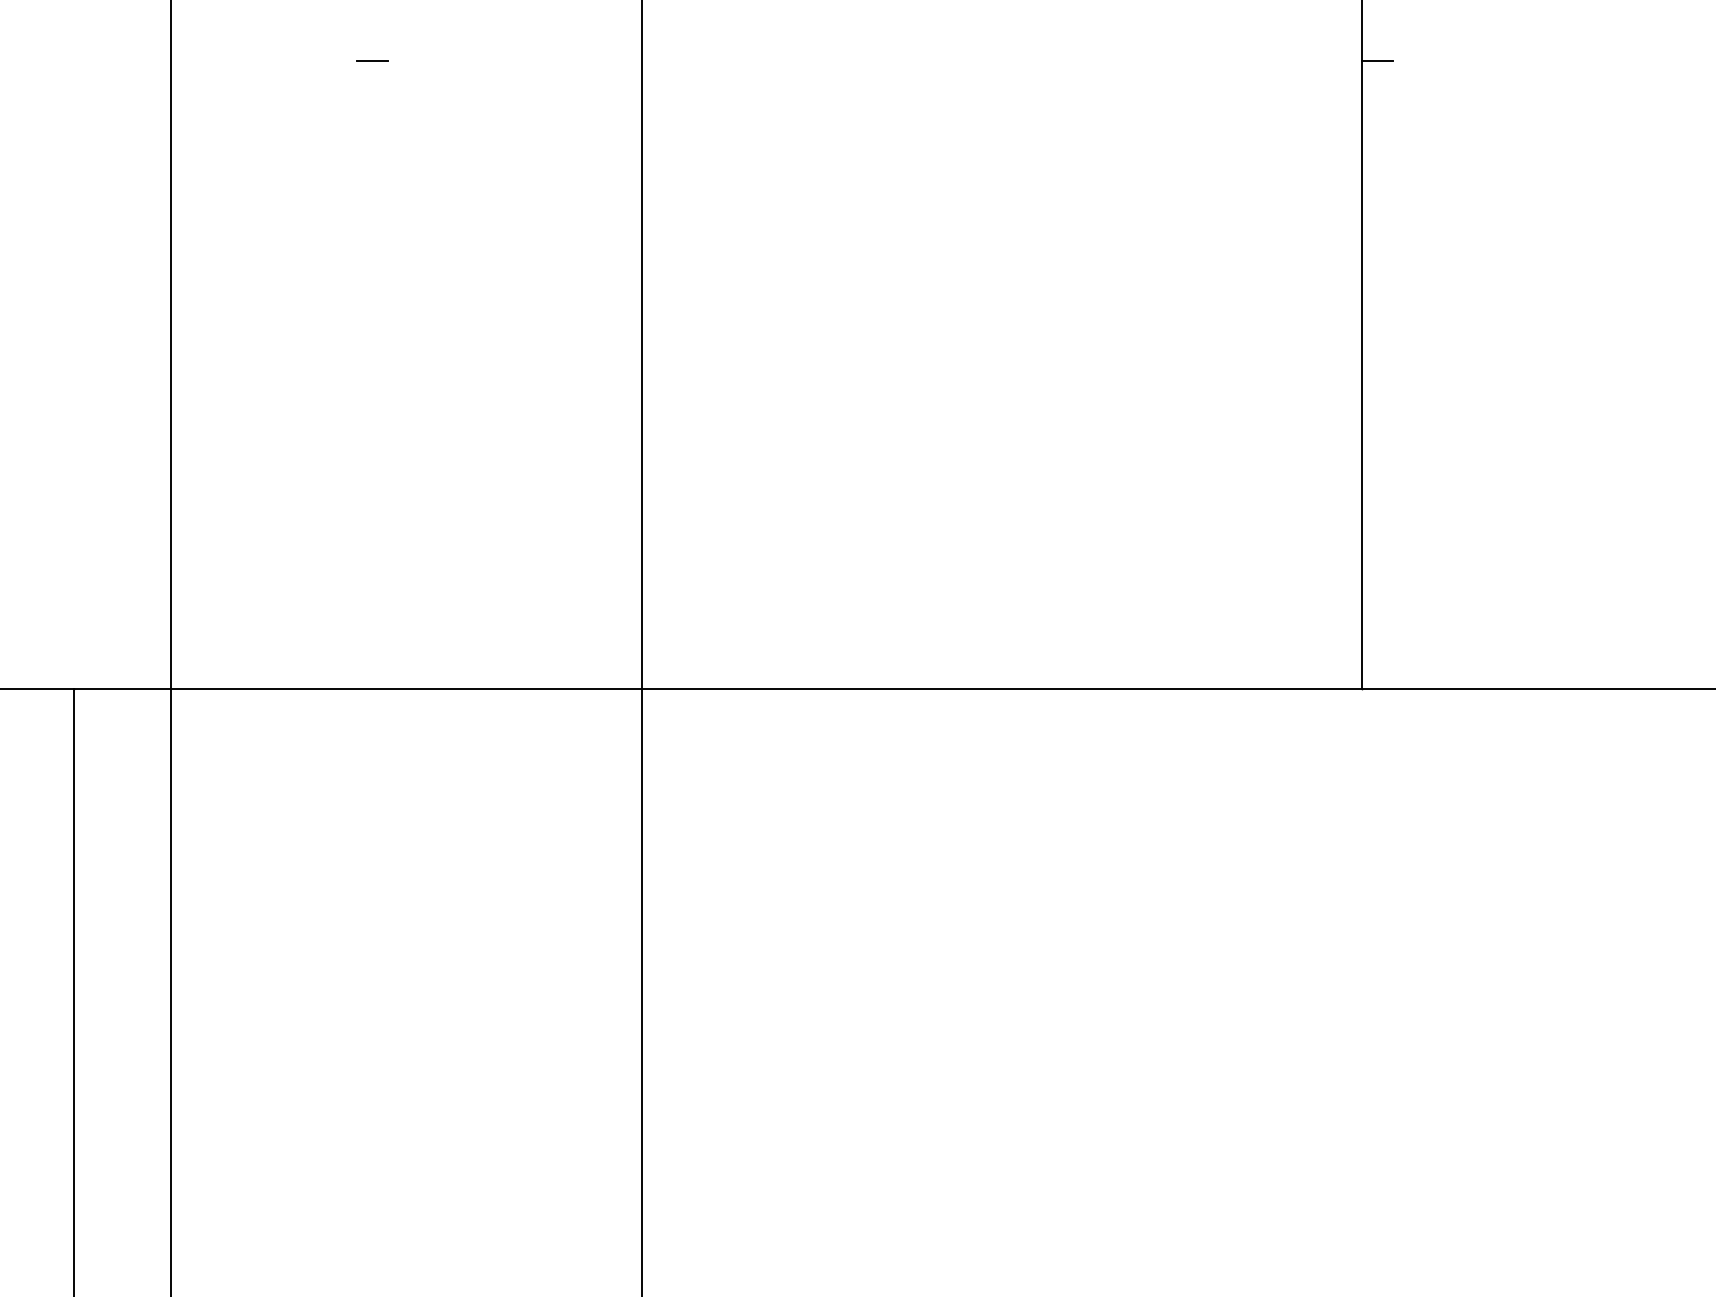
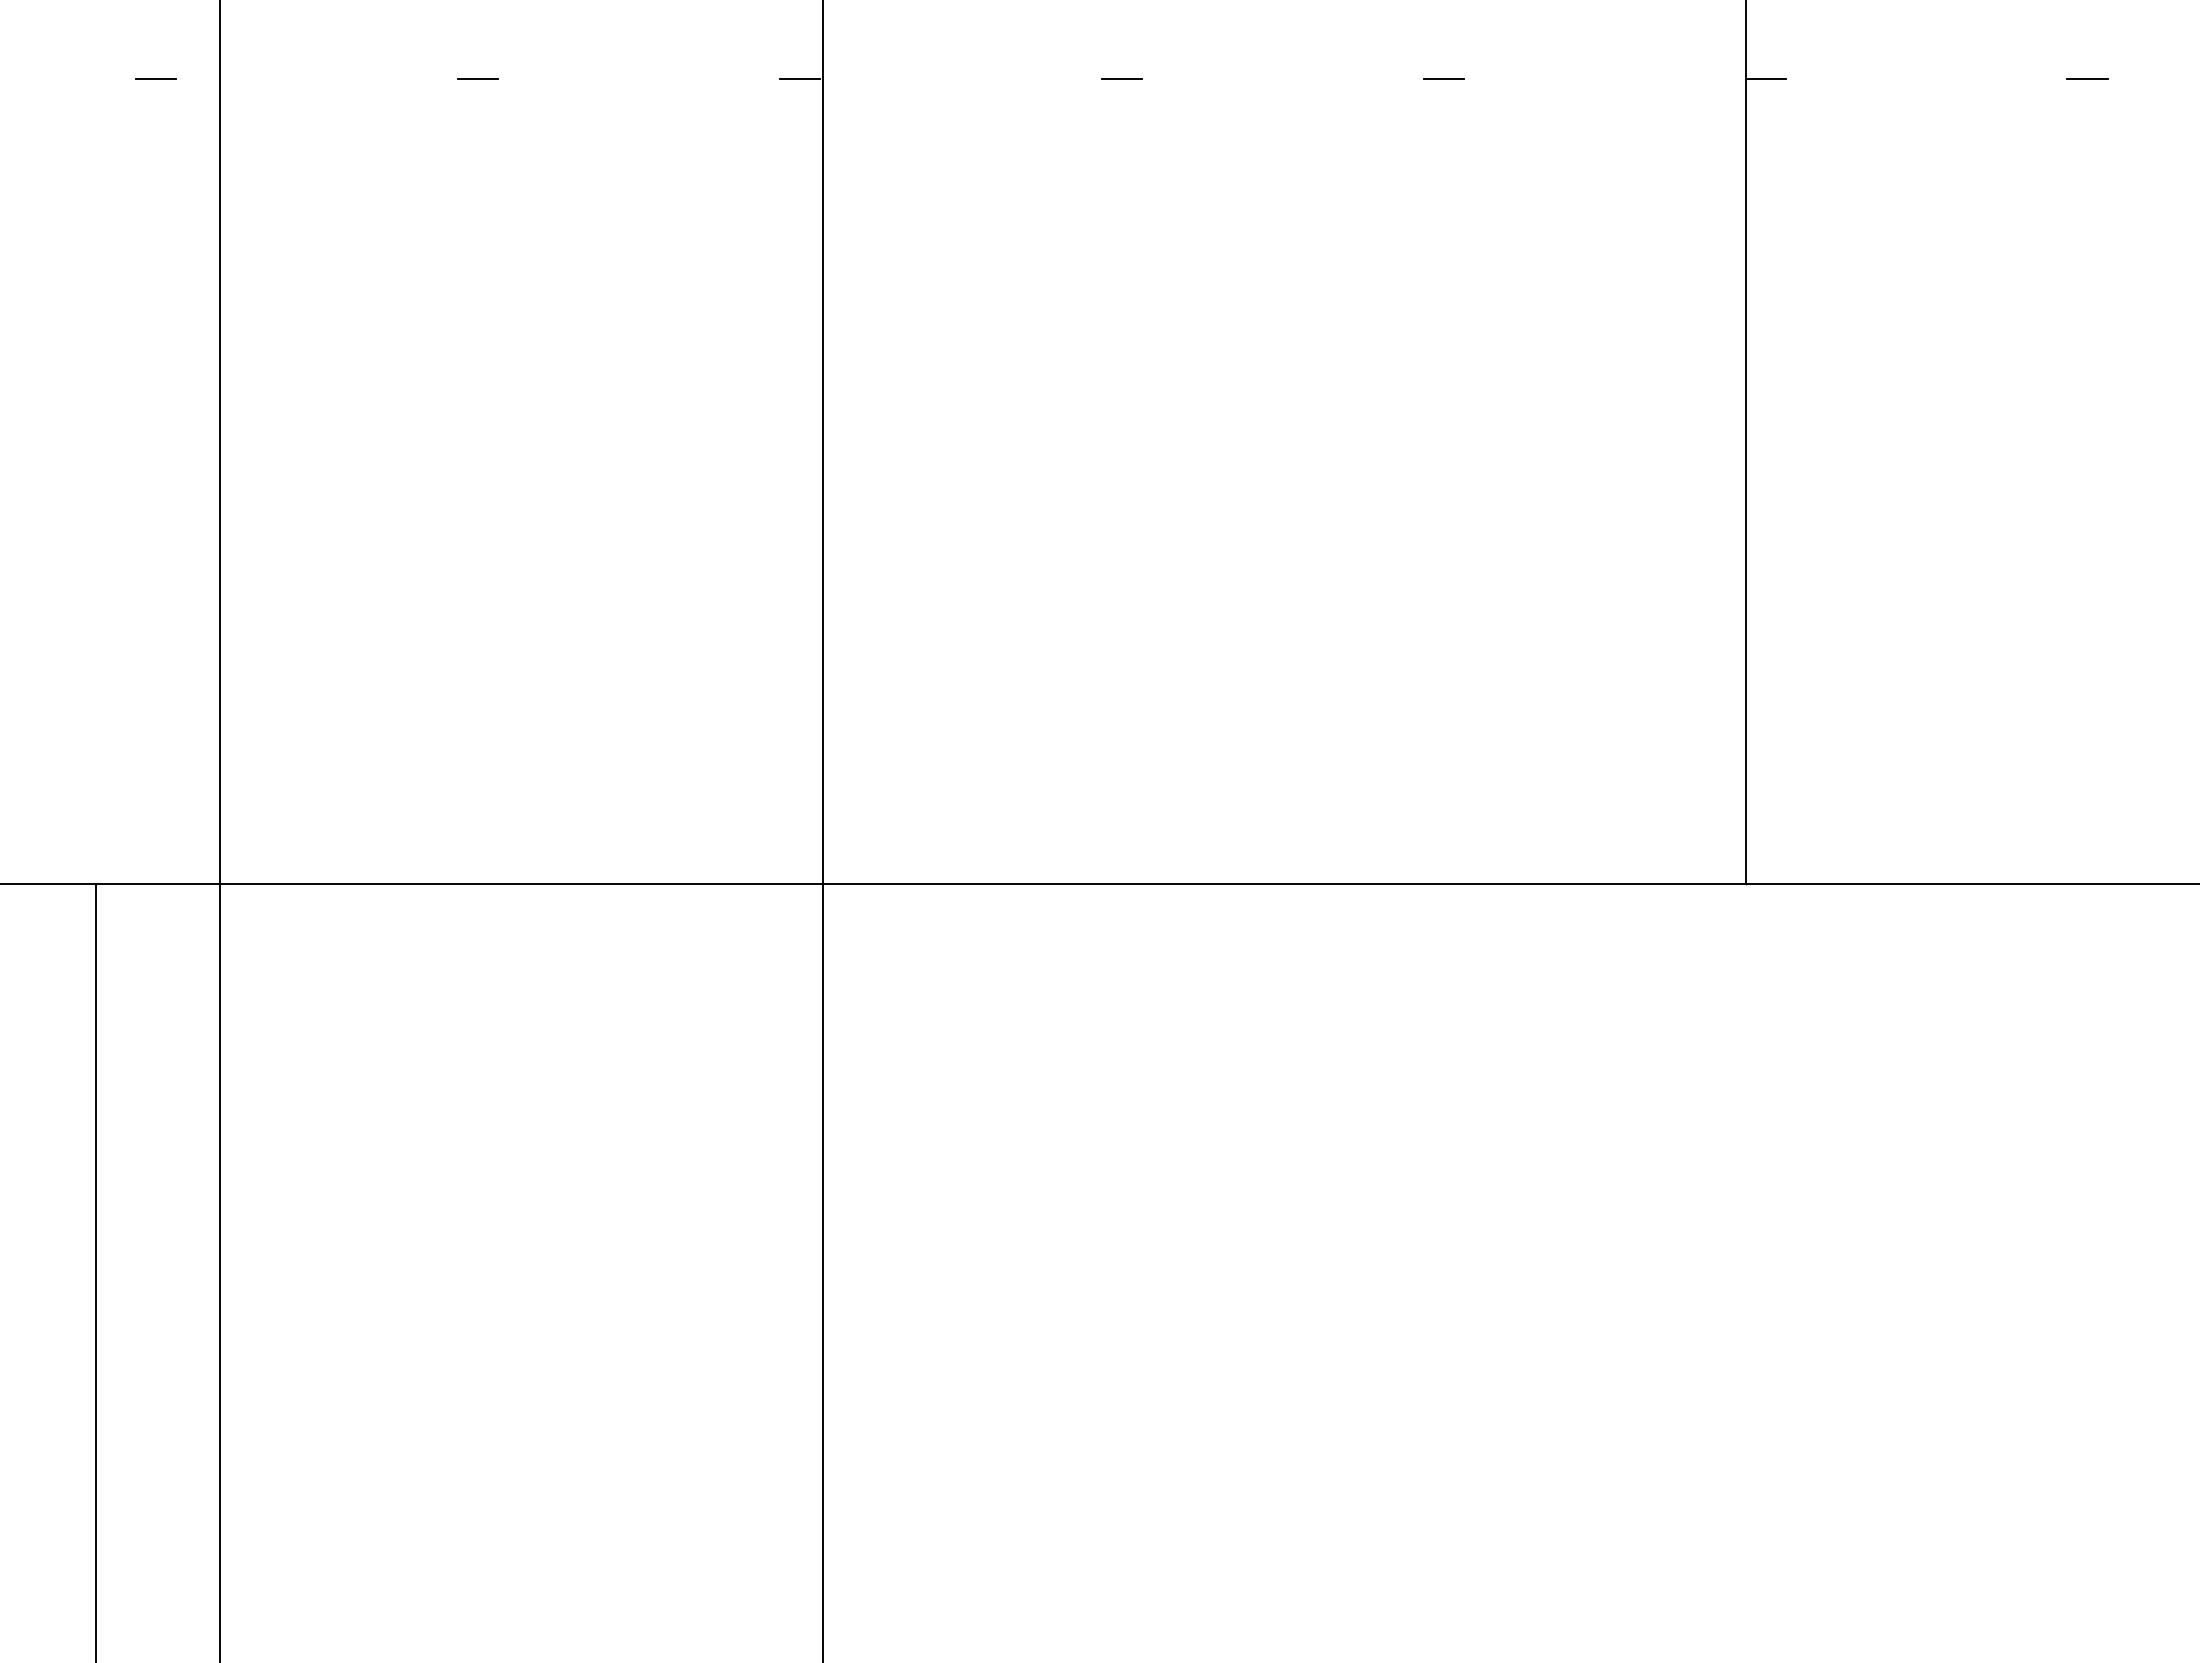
line: (121, 61) -> (155, 79), added
line: (623, 61) -> (799, 79), added
line: (874, 61) -> (1121, 78), added
line: (1125, 61) -> (1443, 79), added
line: (1628, 61) -> (2087, 79), added

